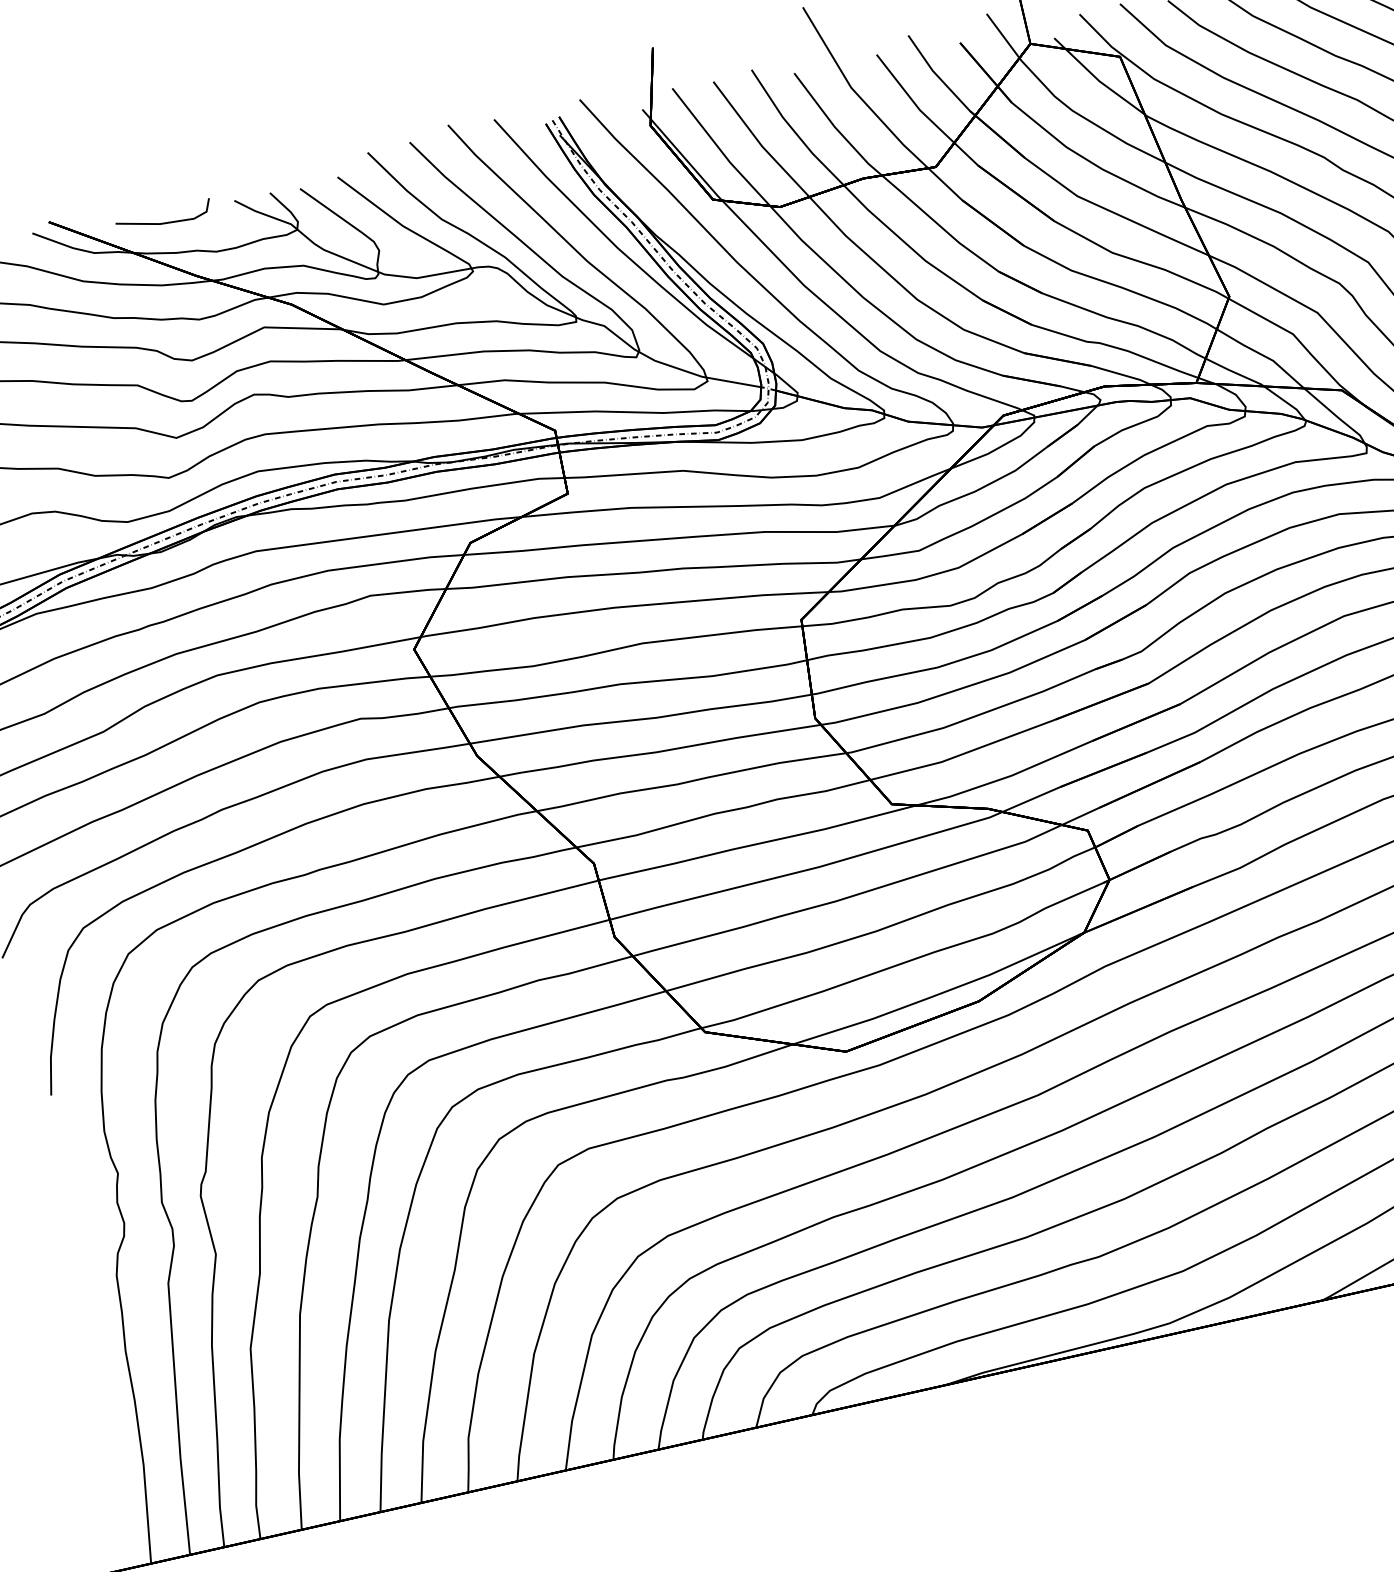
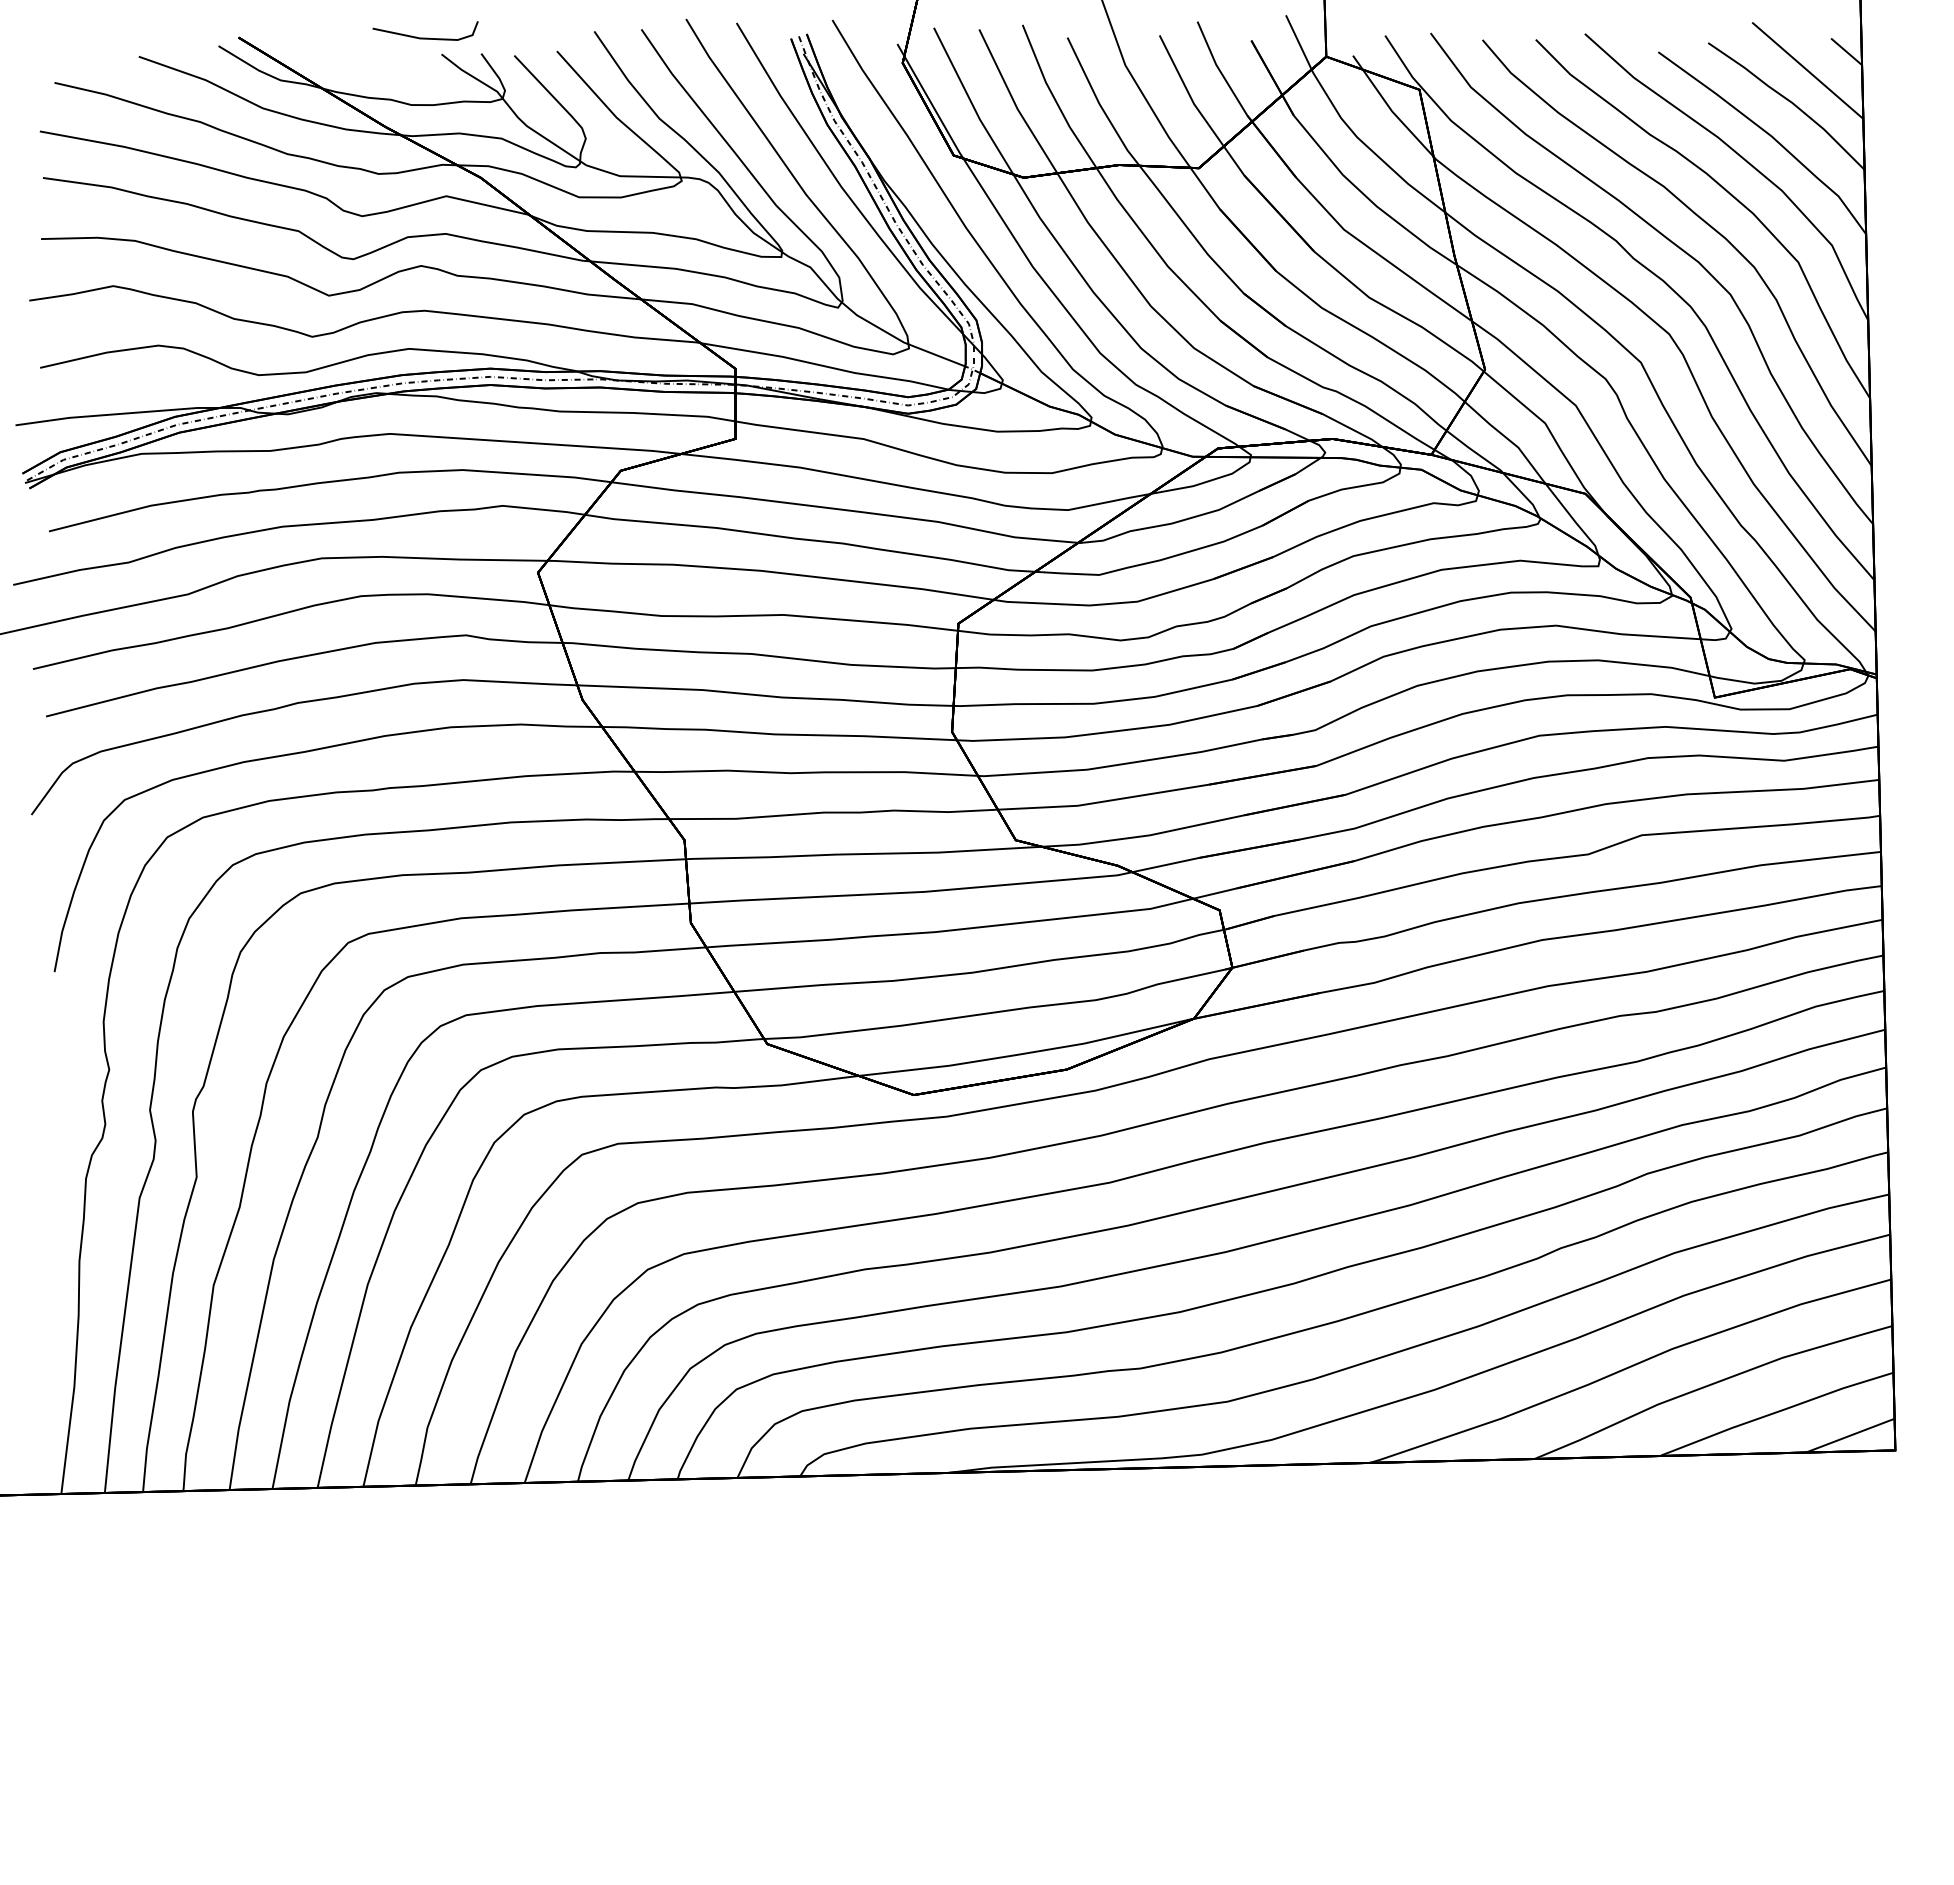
line: (164, 222) -> (425, 37), moved

